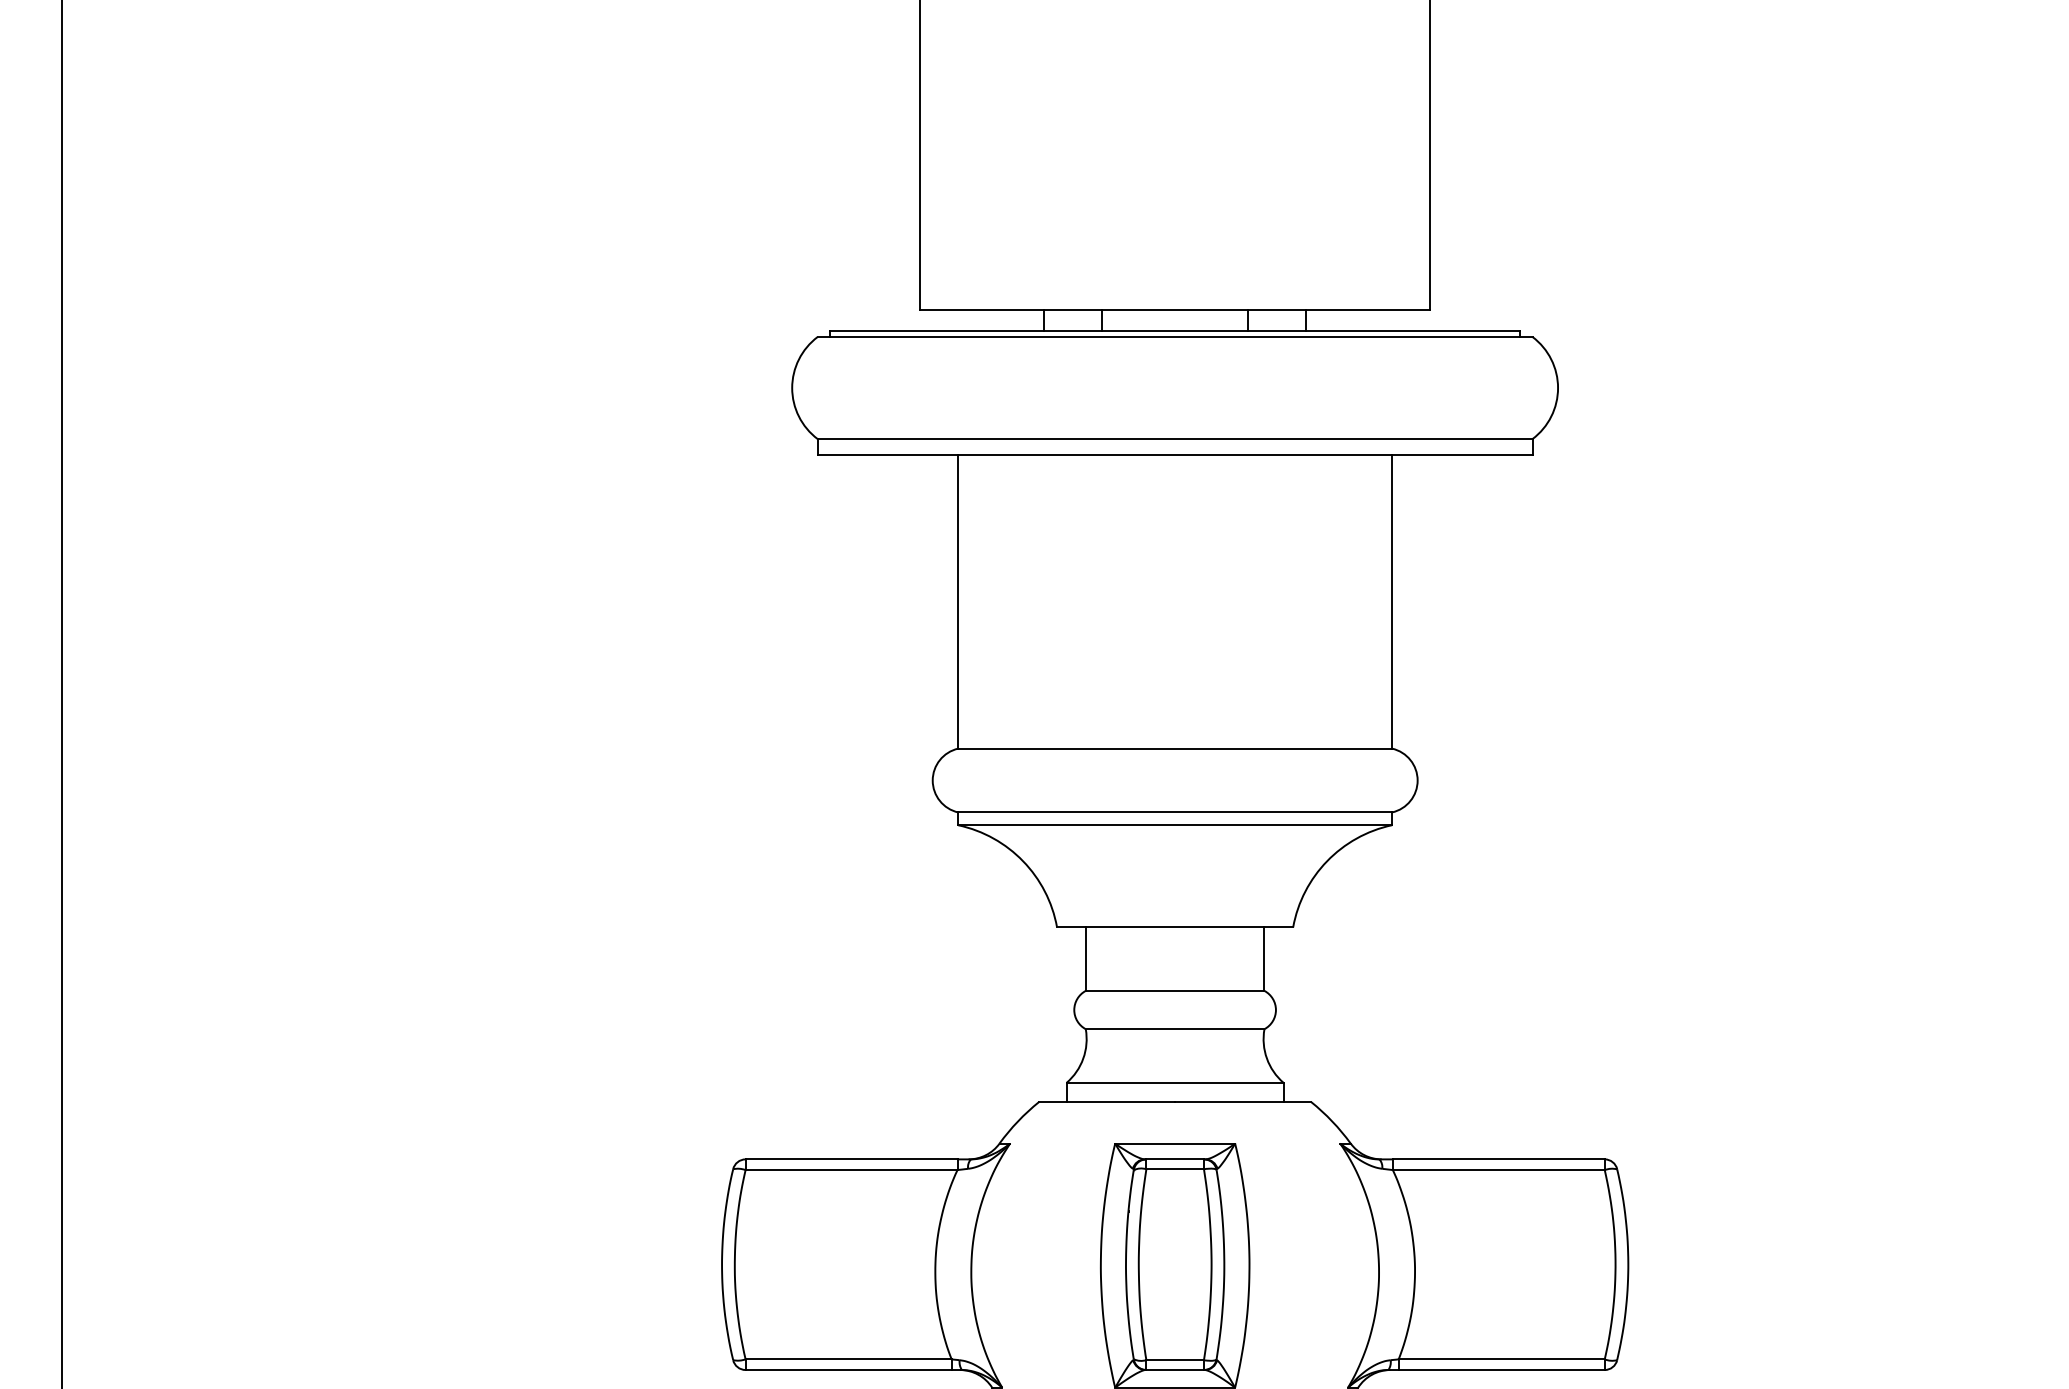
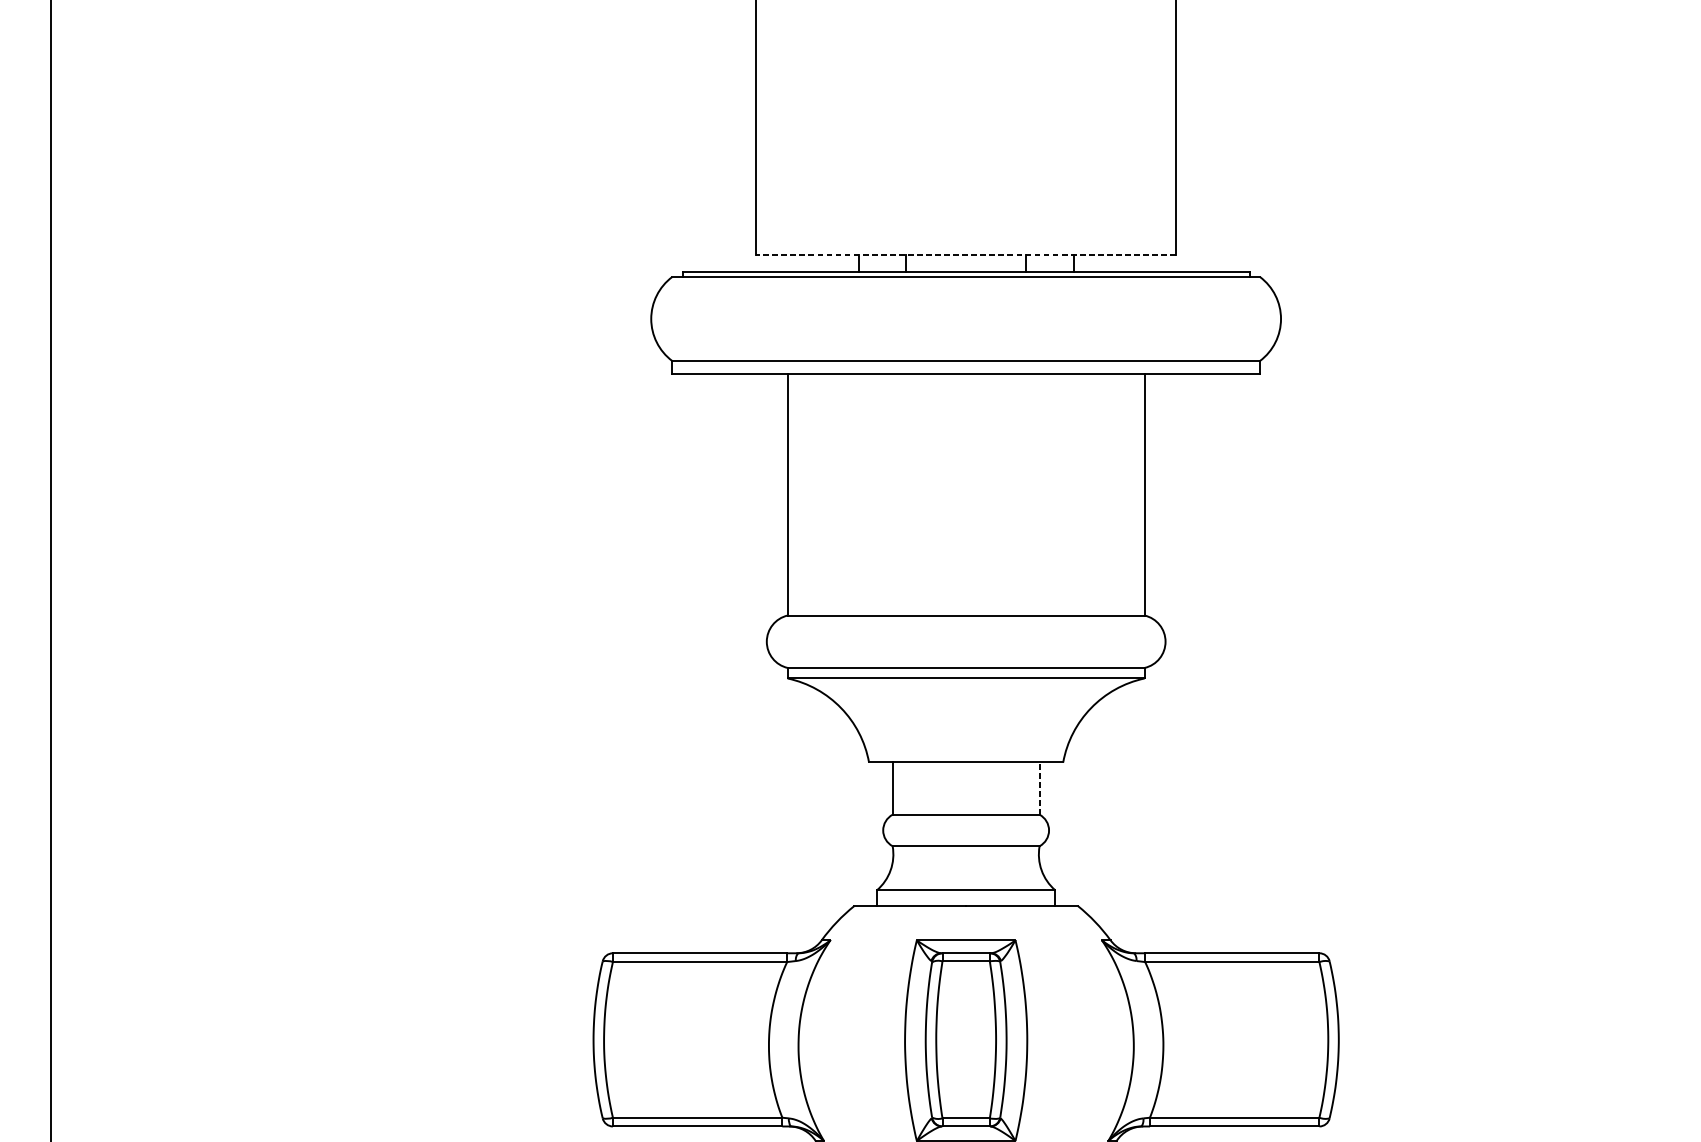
line: (1174, 309) -> (965, 254), solid -> dashed
line: (1264, 959) -> (1039, 788), solid -> dashed

